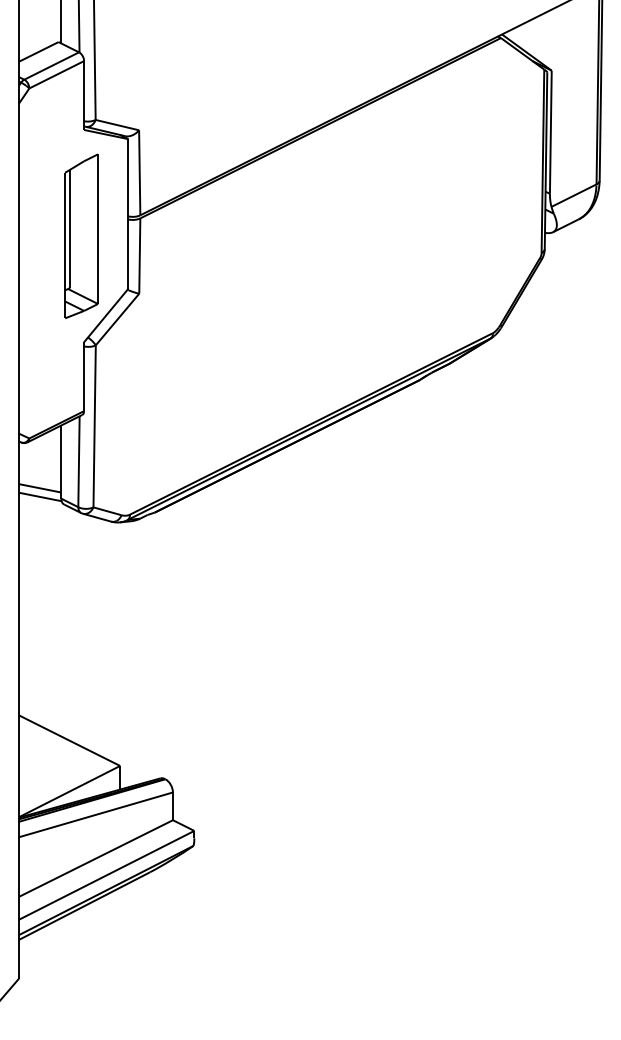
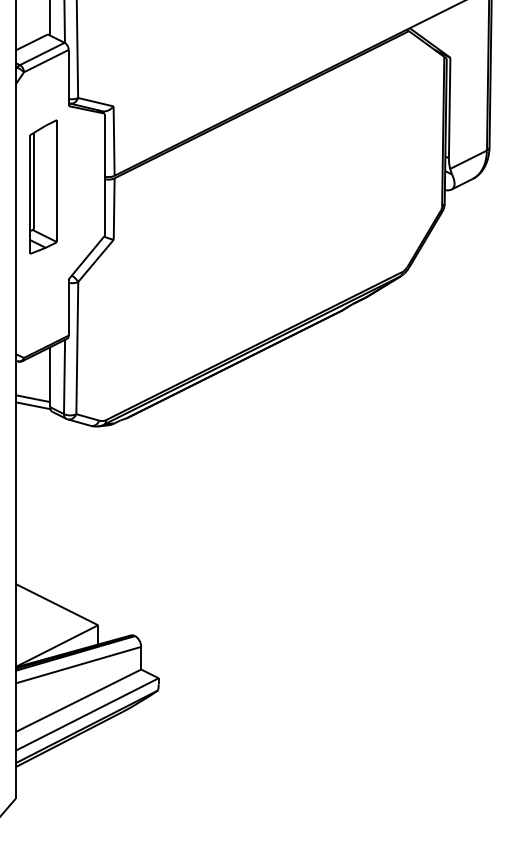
part: (81, 235) -> (43, 186), moved

